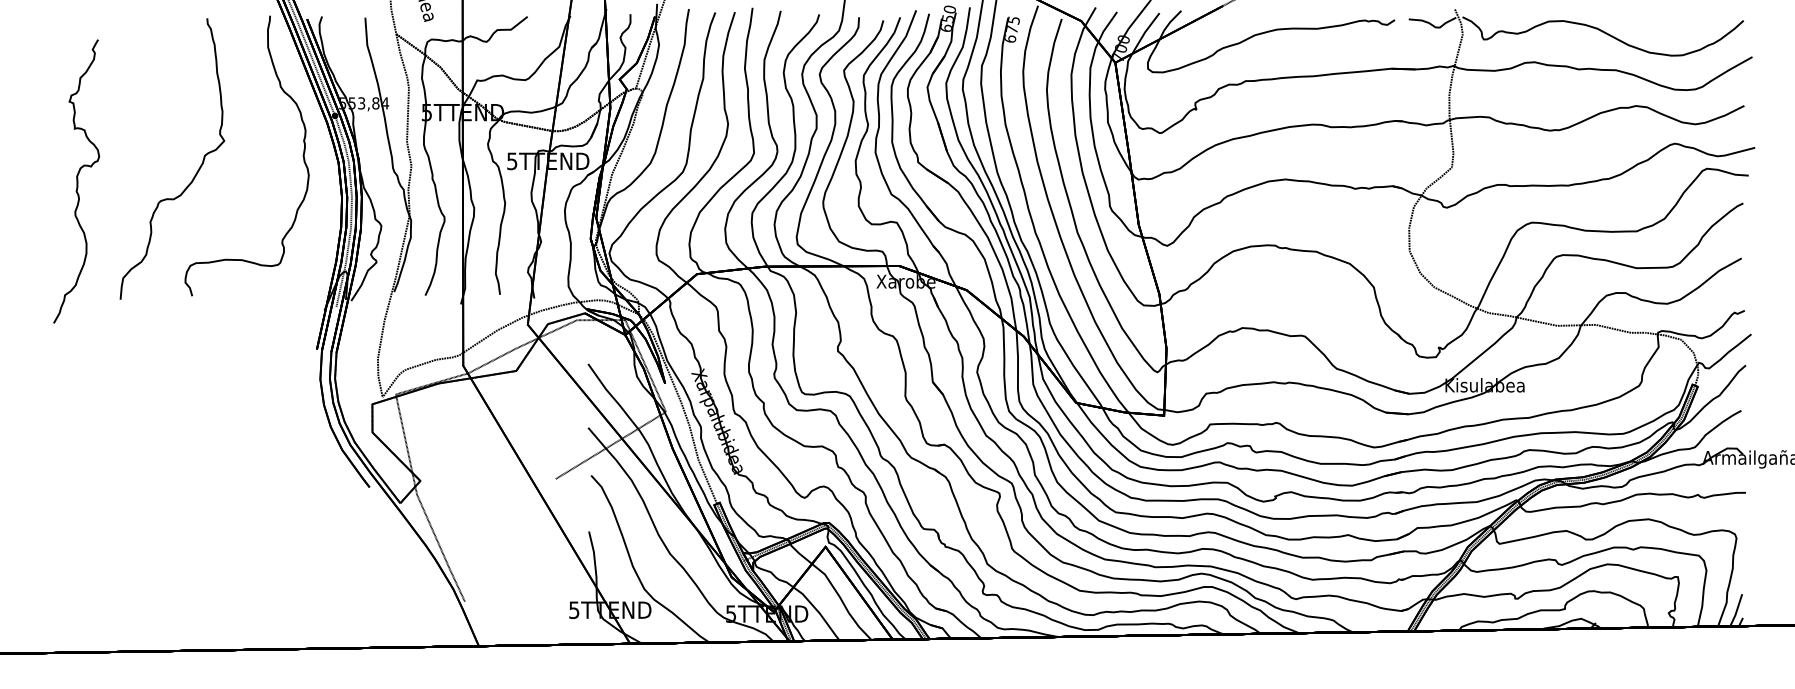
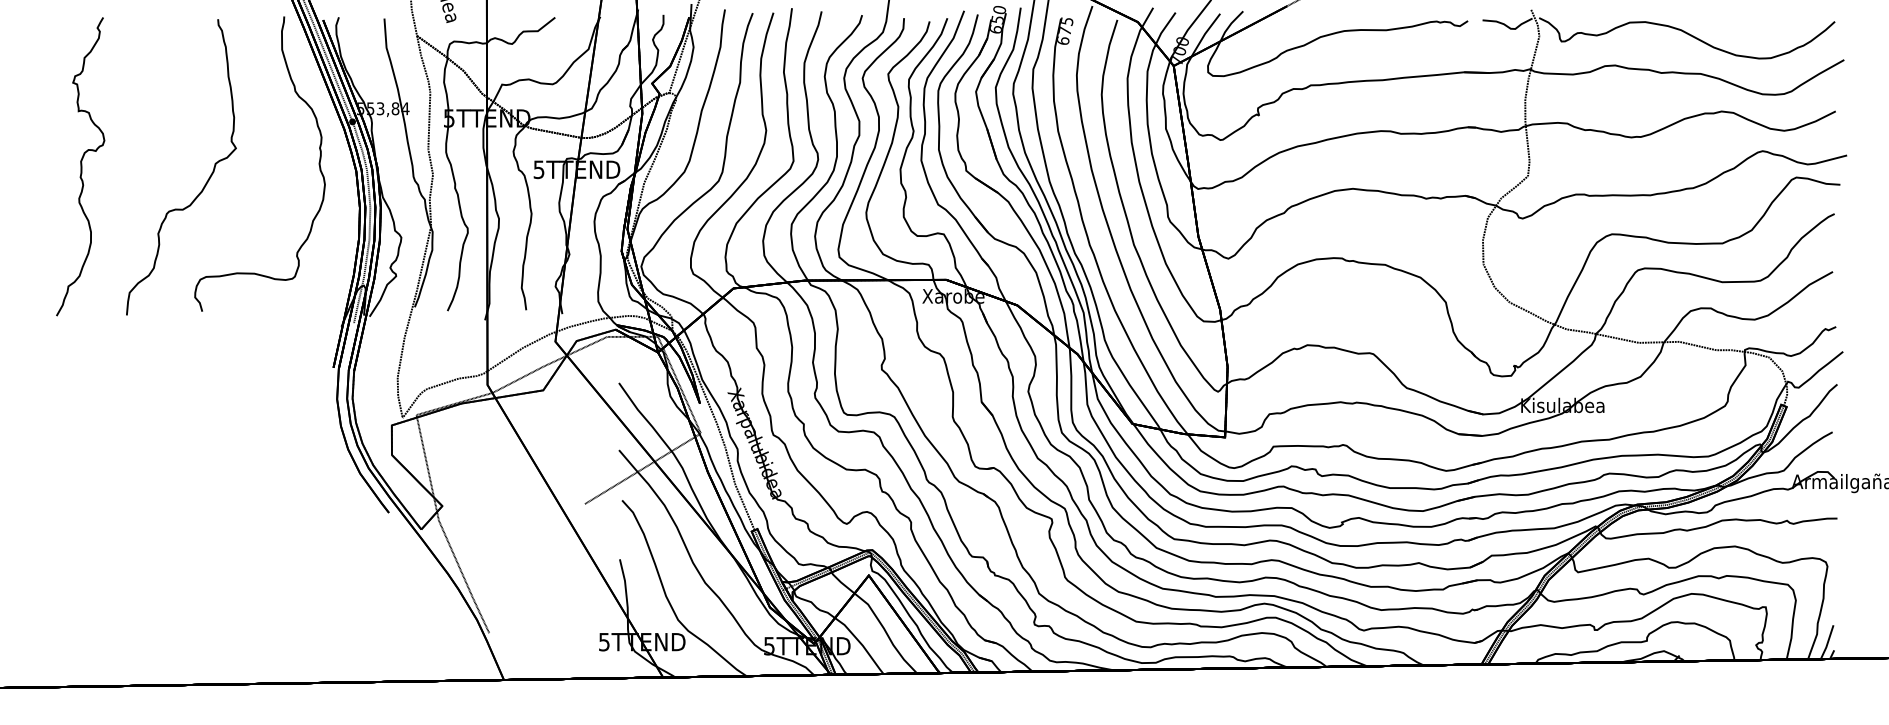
curve: (76, 181) -> (80, 166), moved

